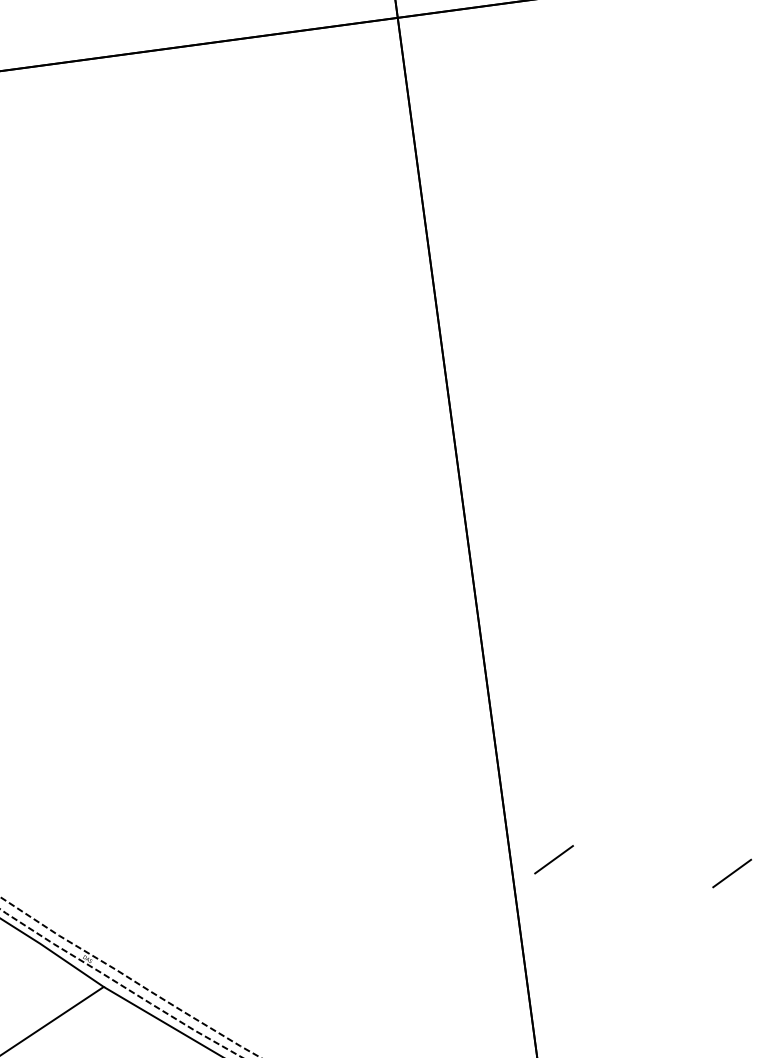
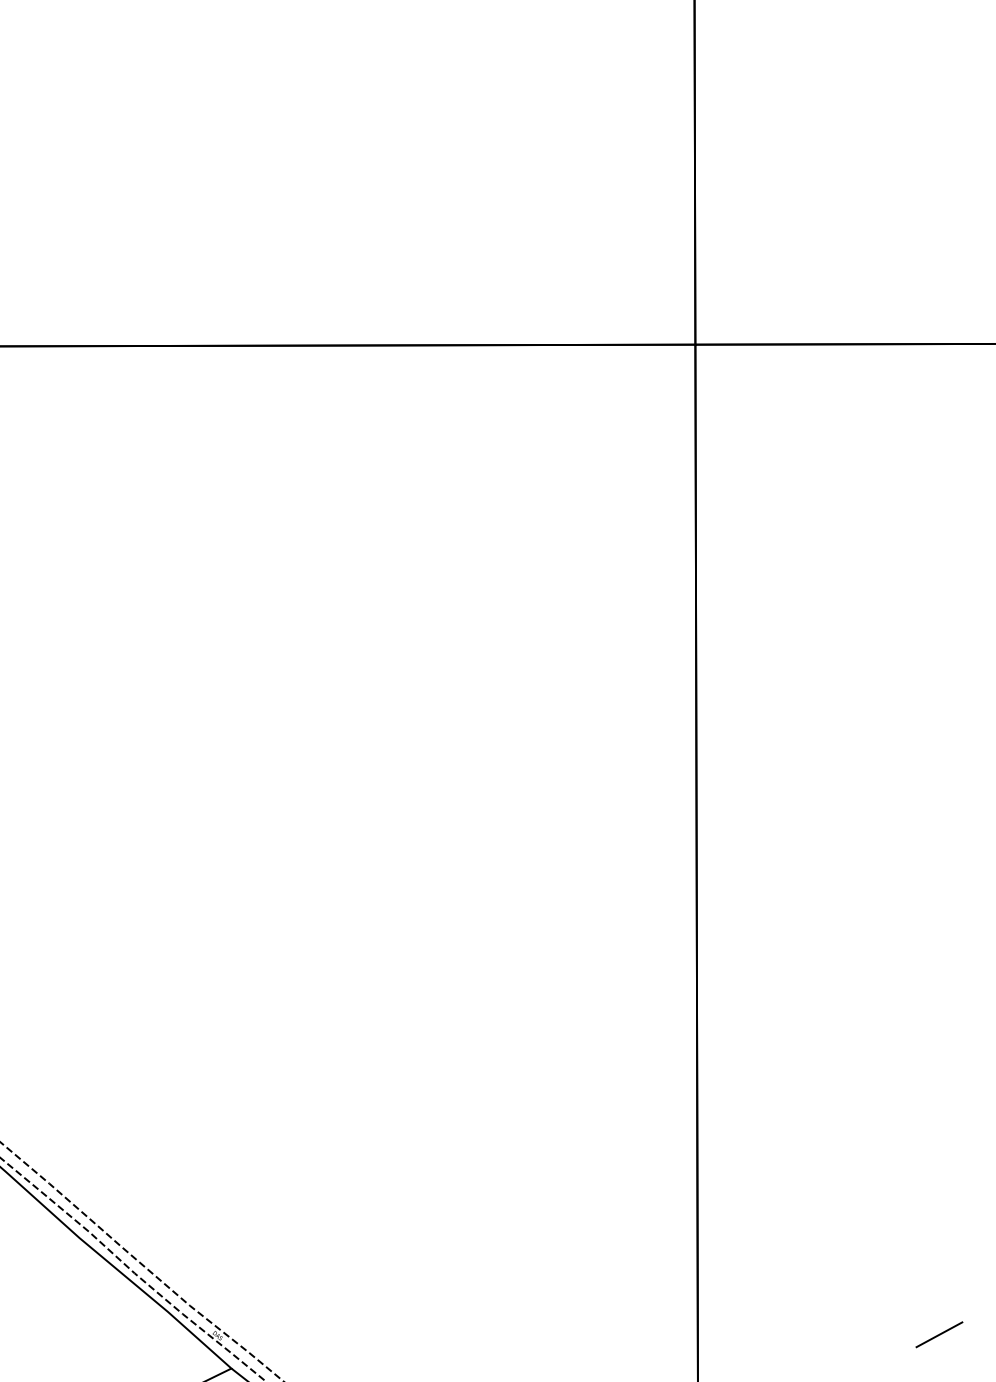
line: (554, 859) -> (745, 1293), removed

